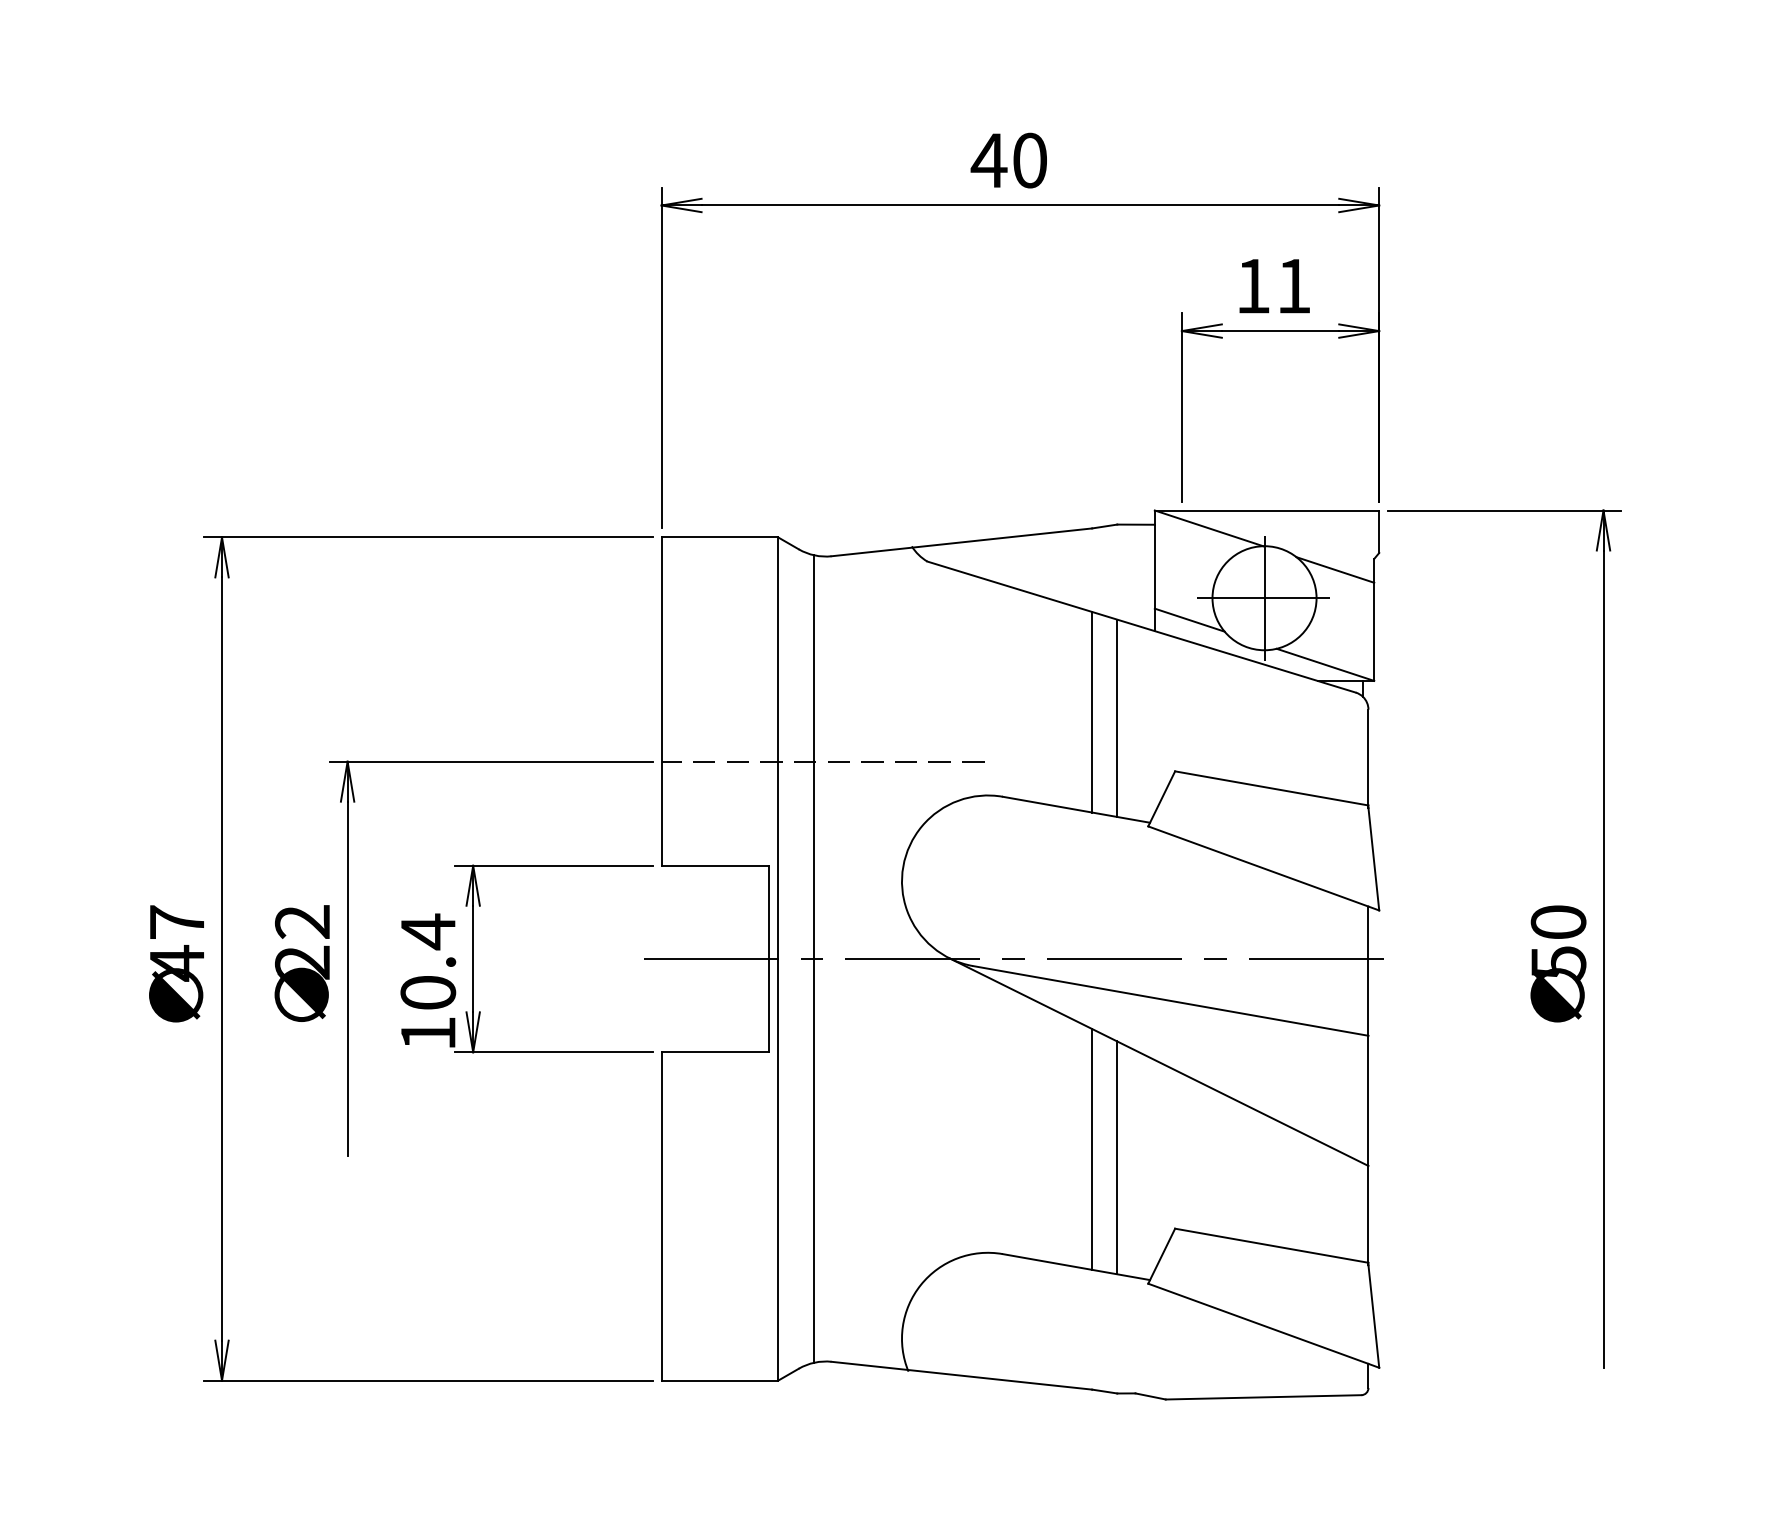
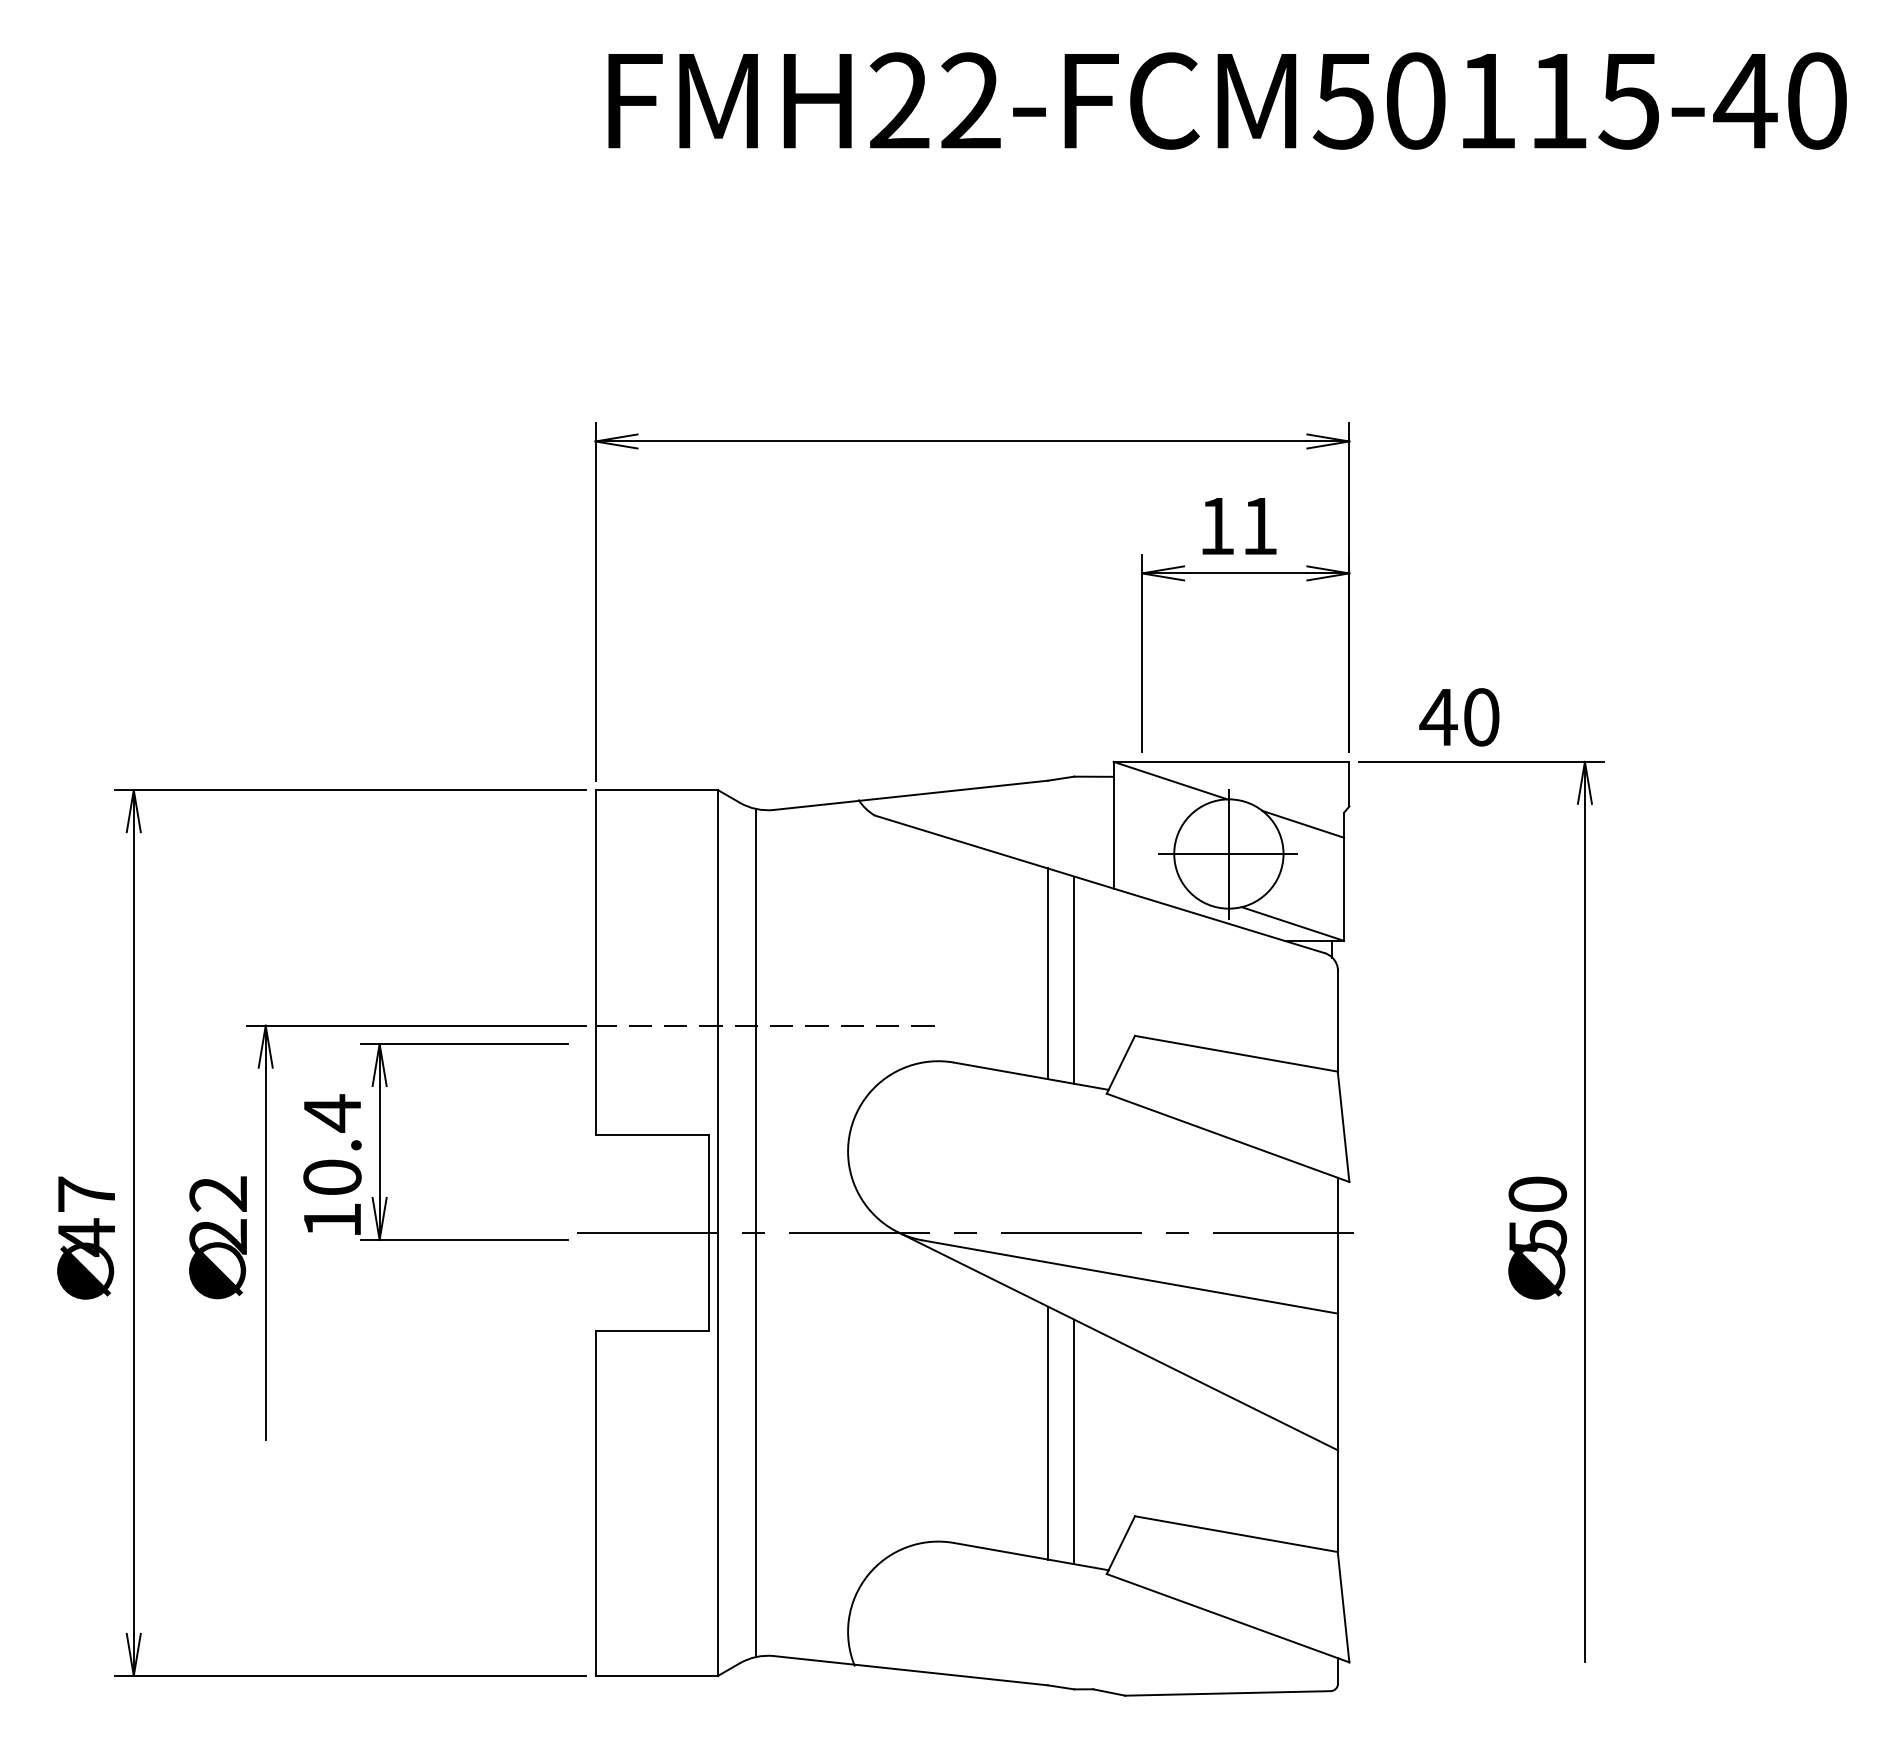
text: (1009, 160) -> (1459, 717), moved
line: (1189, 619) -> (1150, 876), removed
part: (474, 958) -> (380, 1141), moved

